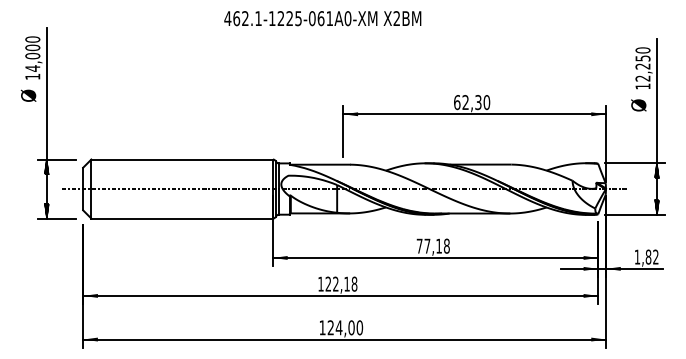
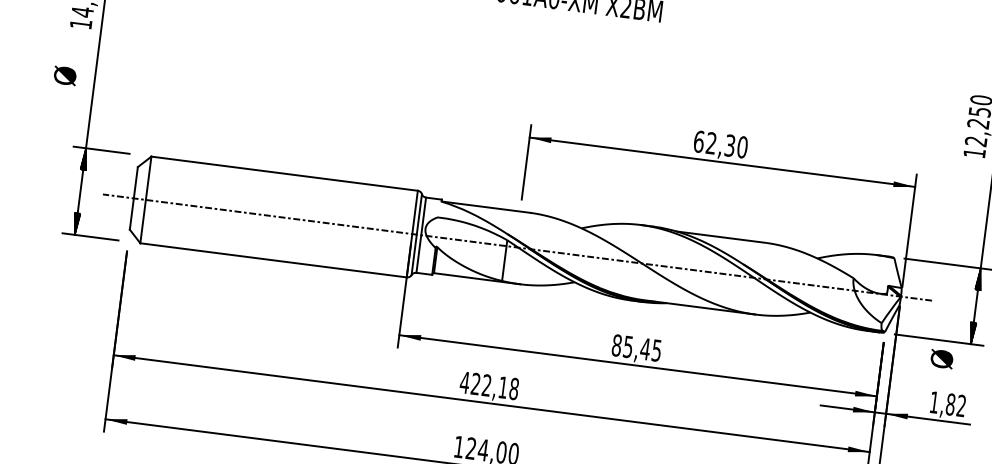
text: (28, 95) -> (65, 75), moved
text: (638, 105) -> (941, 359), moved
text: (432, 245) -> (635, 346), 77,18 -> 85,45
text: (320, 283) -> (464, 381), 122,18 -> 422,18

